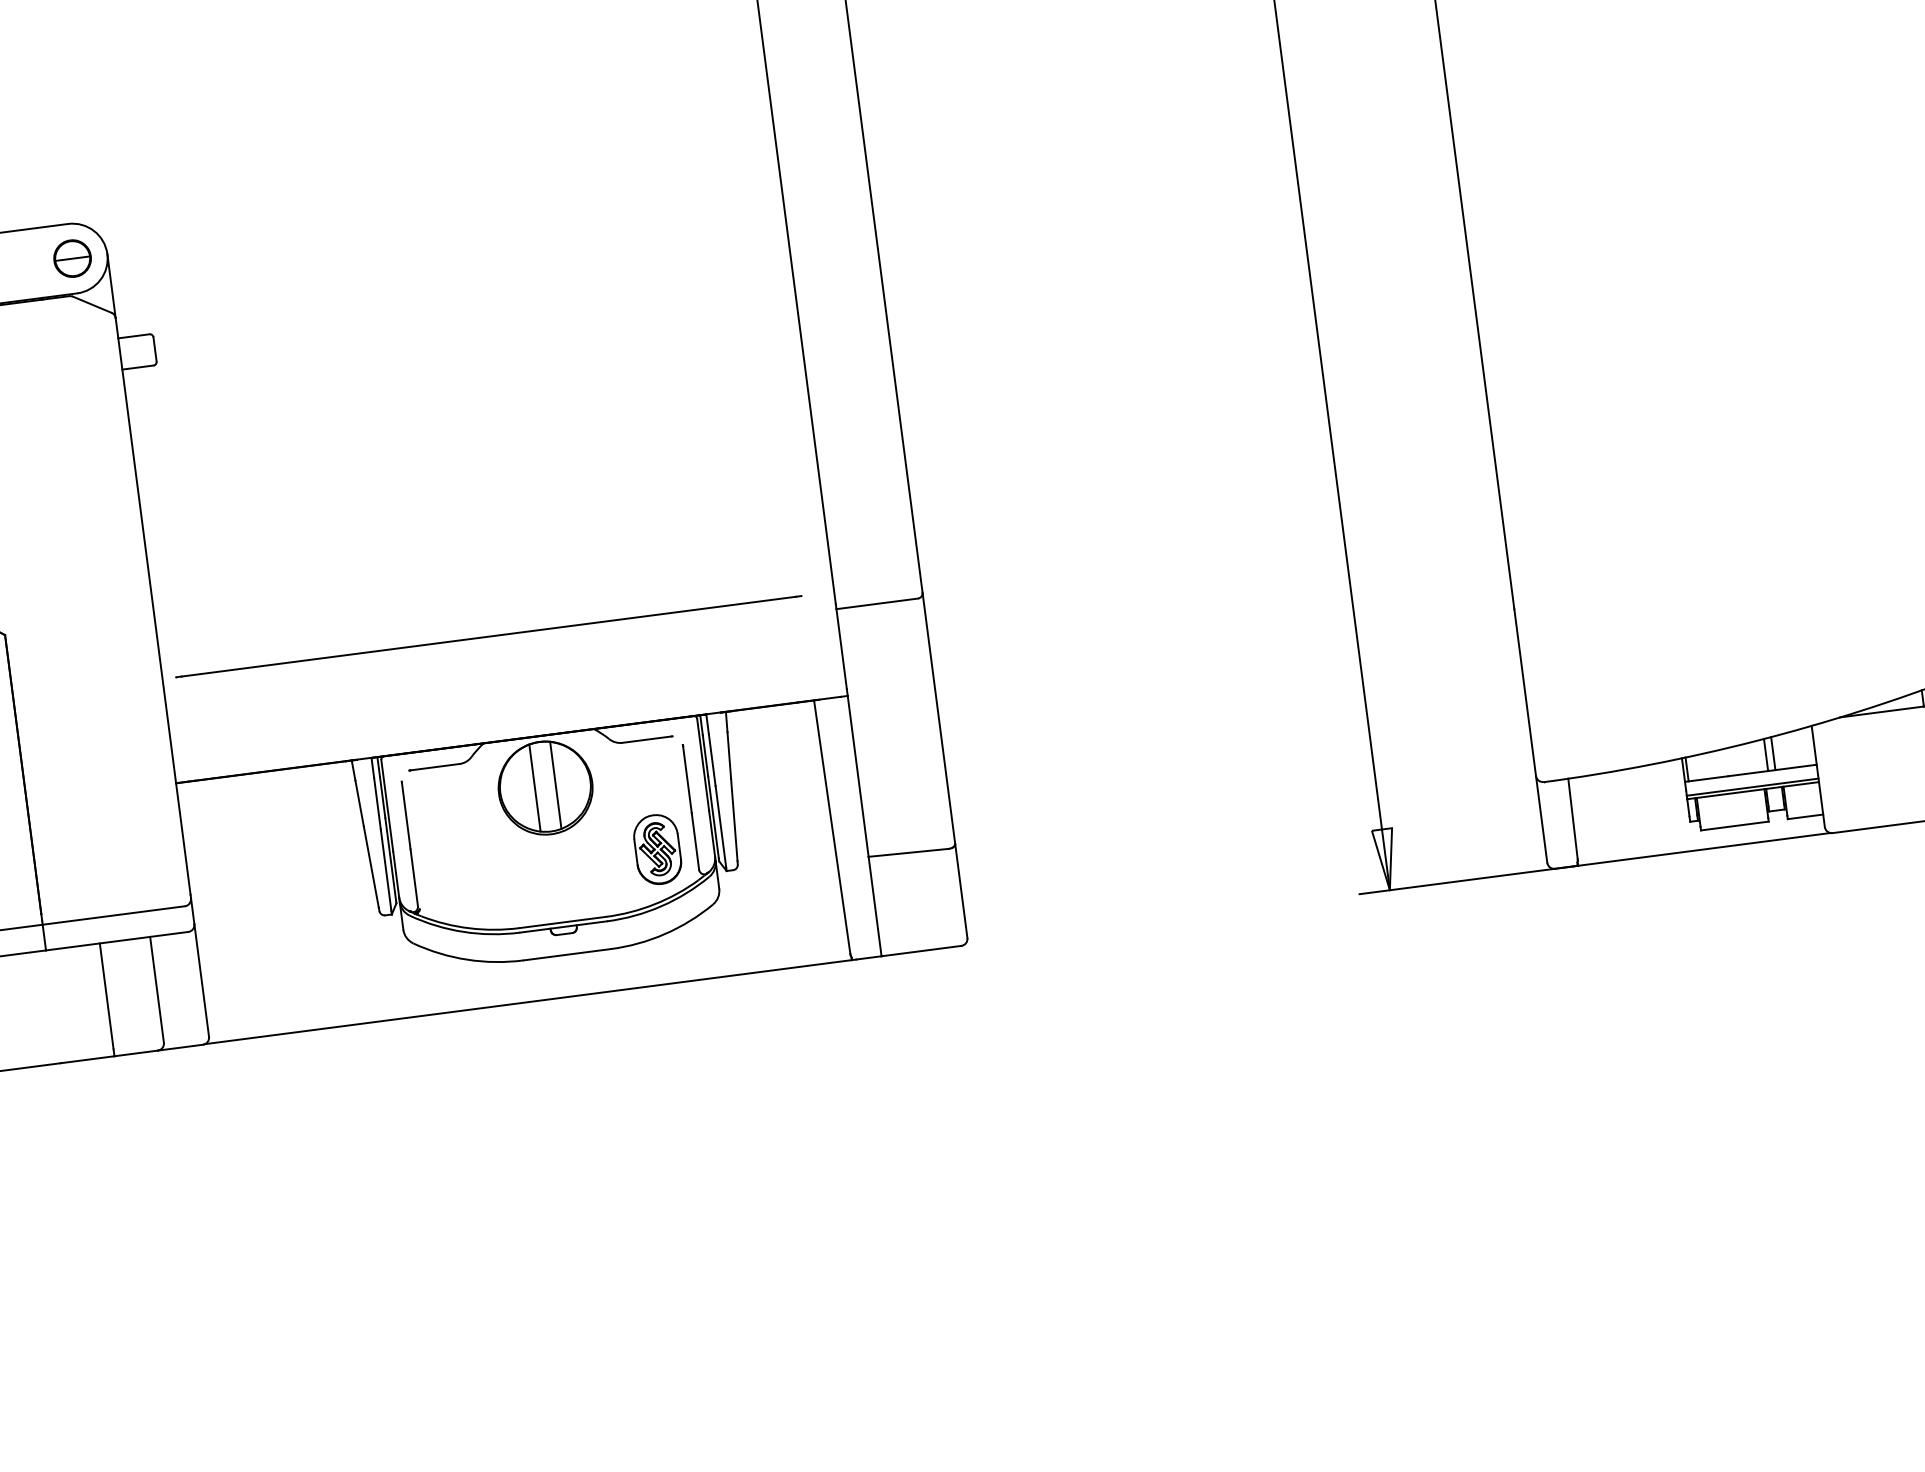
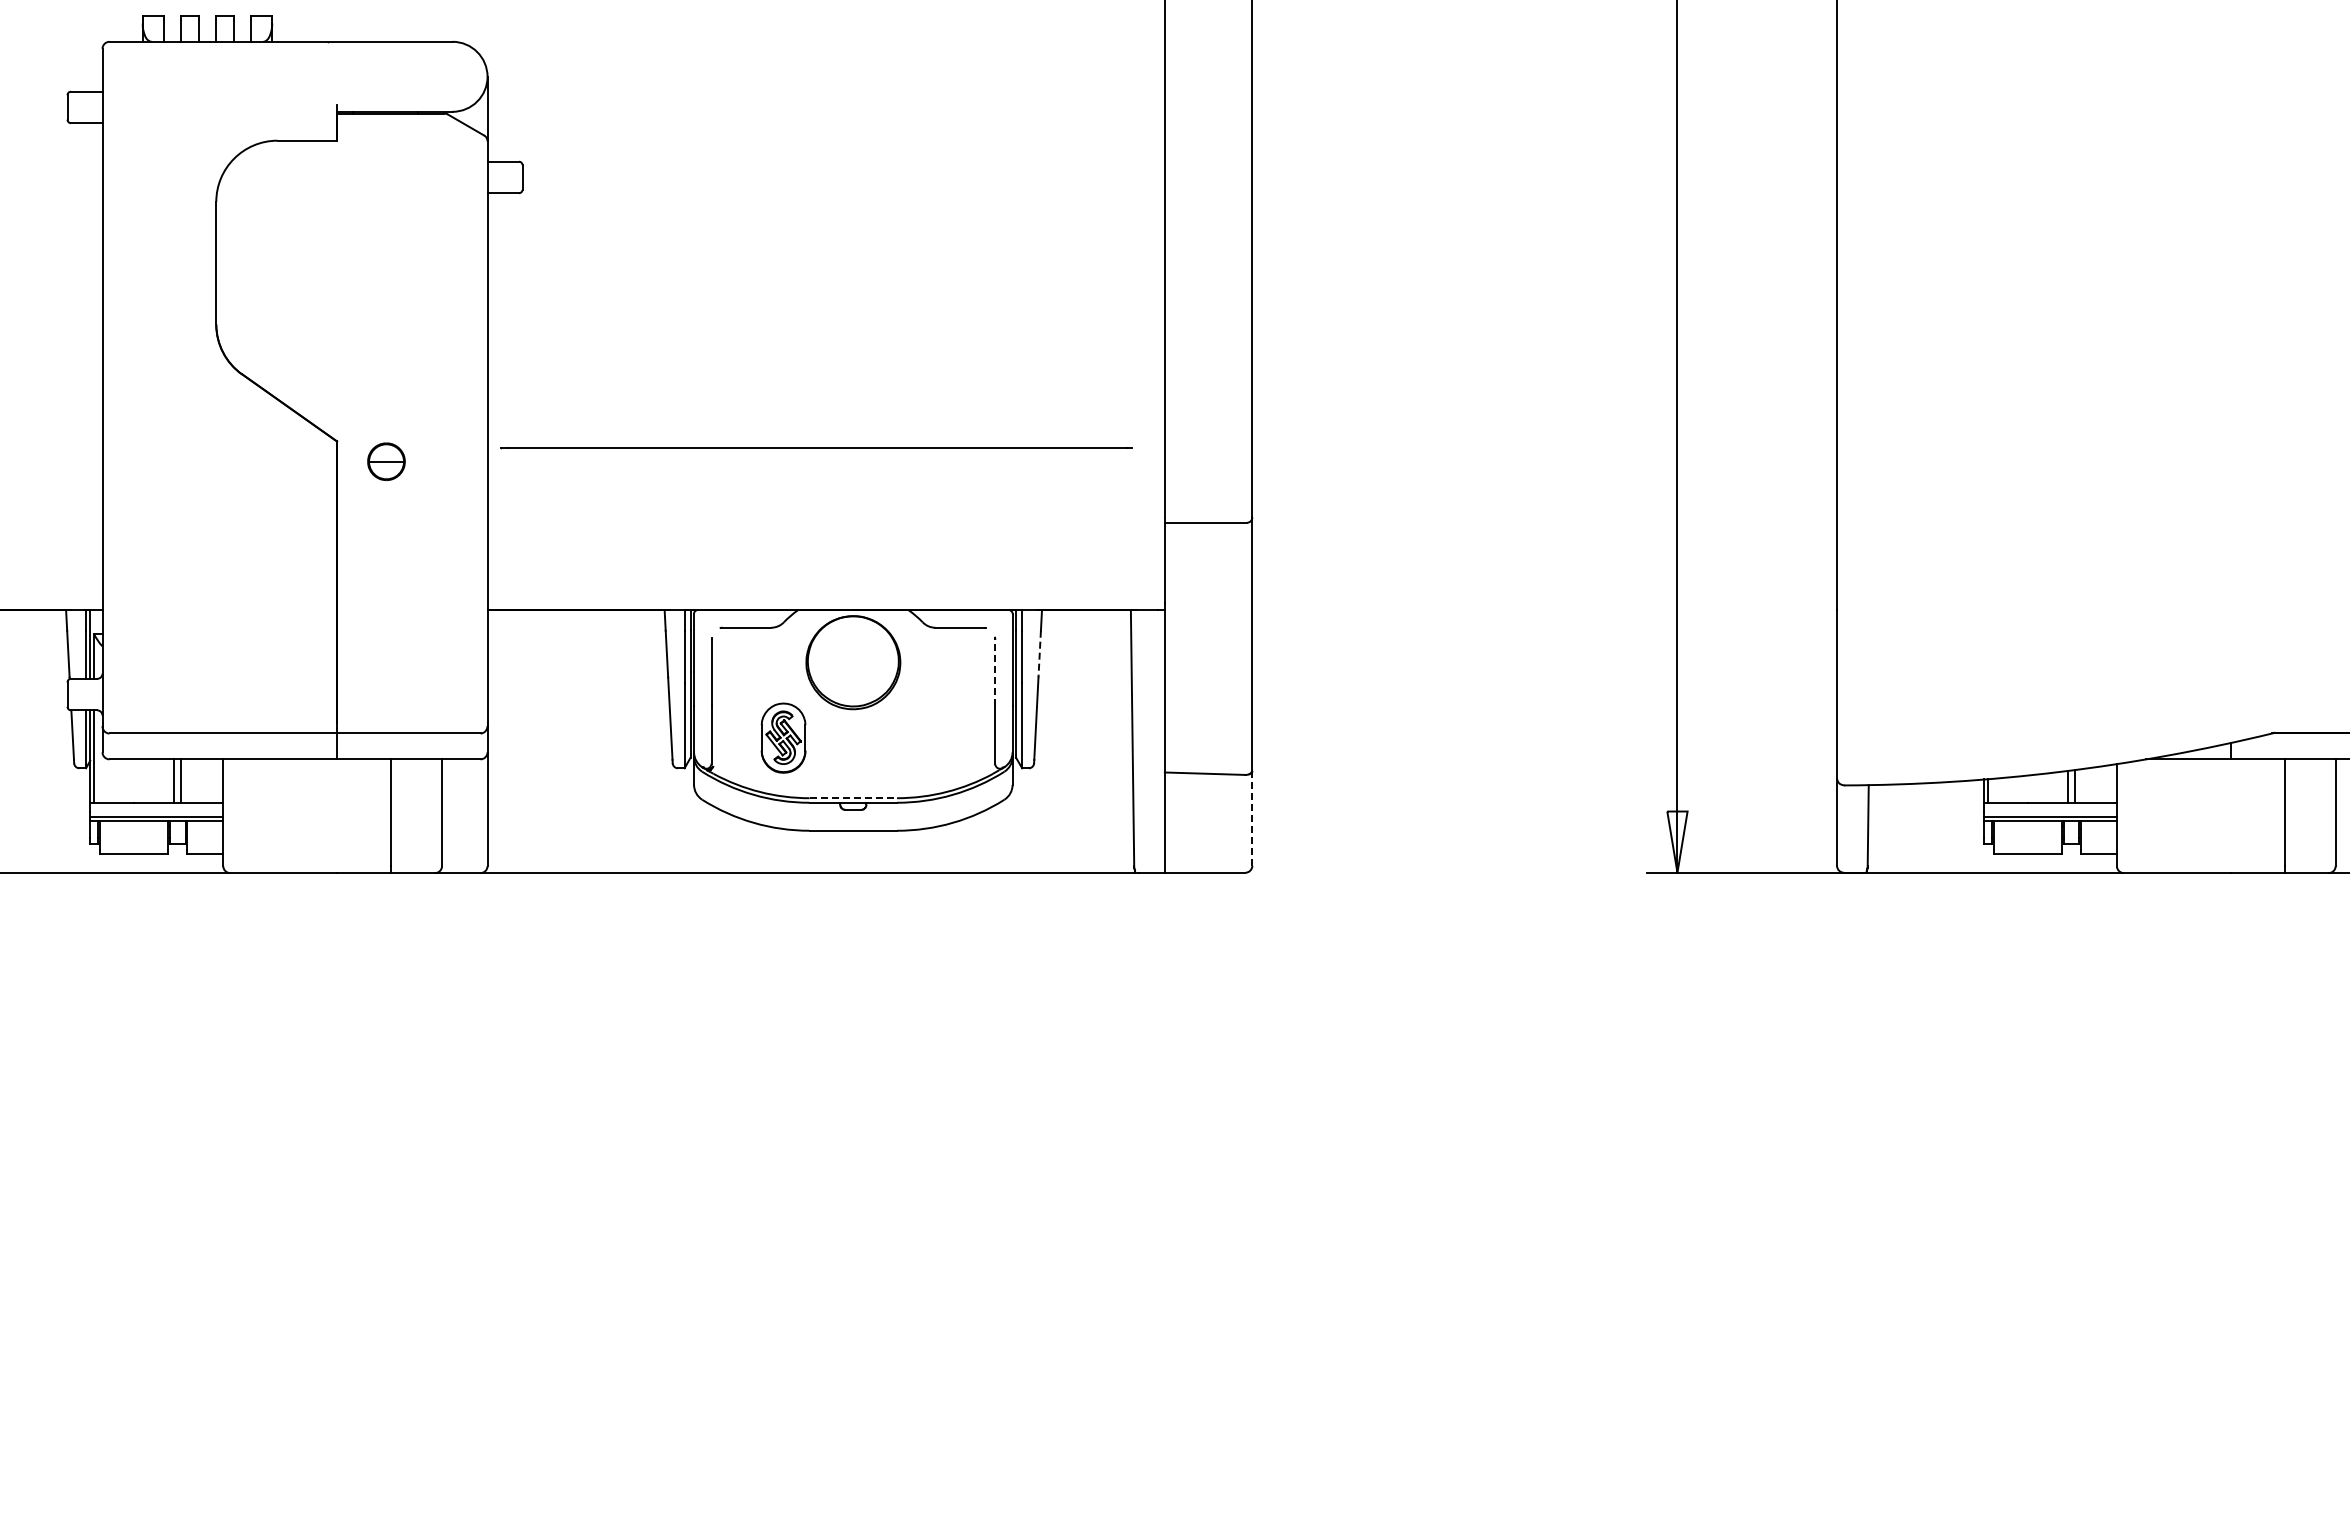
part: (72, 258) -> (386, 461), moved
line: (488, 636) -> (816, 448), moved
line: (729, 755) -> (1039, 654), solid -> dashed
line: (687, 779) -> (995, 672), solid -> dashed
line: (555, 785) -> (863, 661), removed
line: (534, 788) -> (842, 661), removed
part: (657, 848) -> (783, 737), moved
line: (961, 891) -> (1252, 818), solid -> dashed
line: (563, 922) -> (853, 798), solid -> dashed

